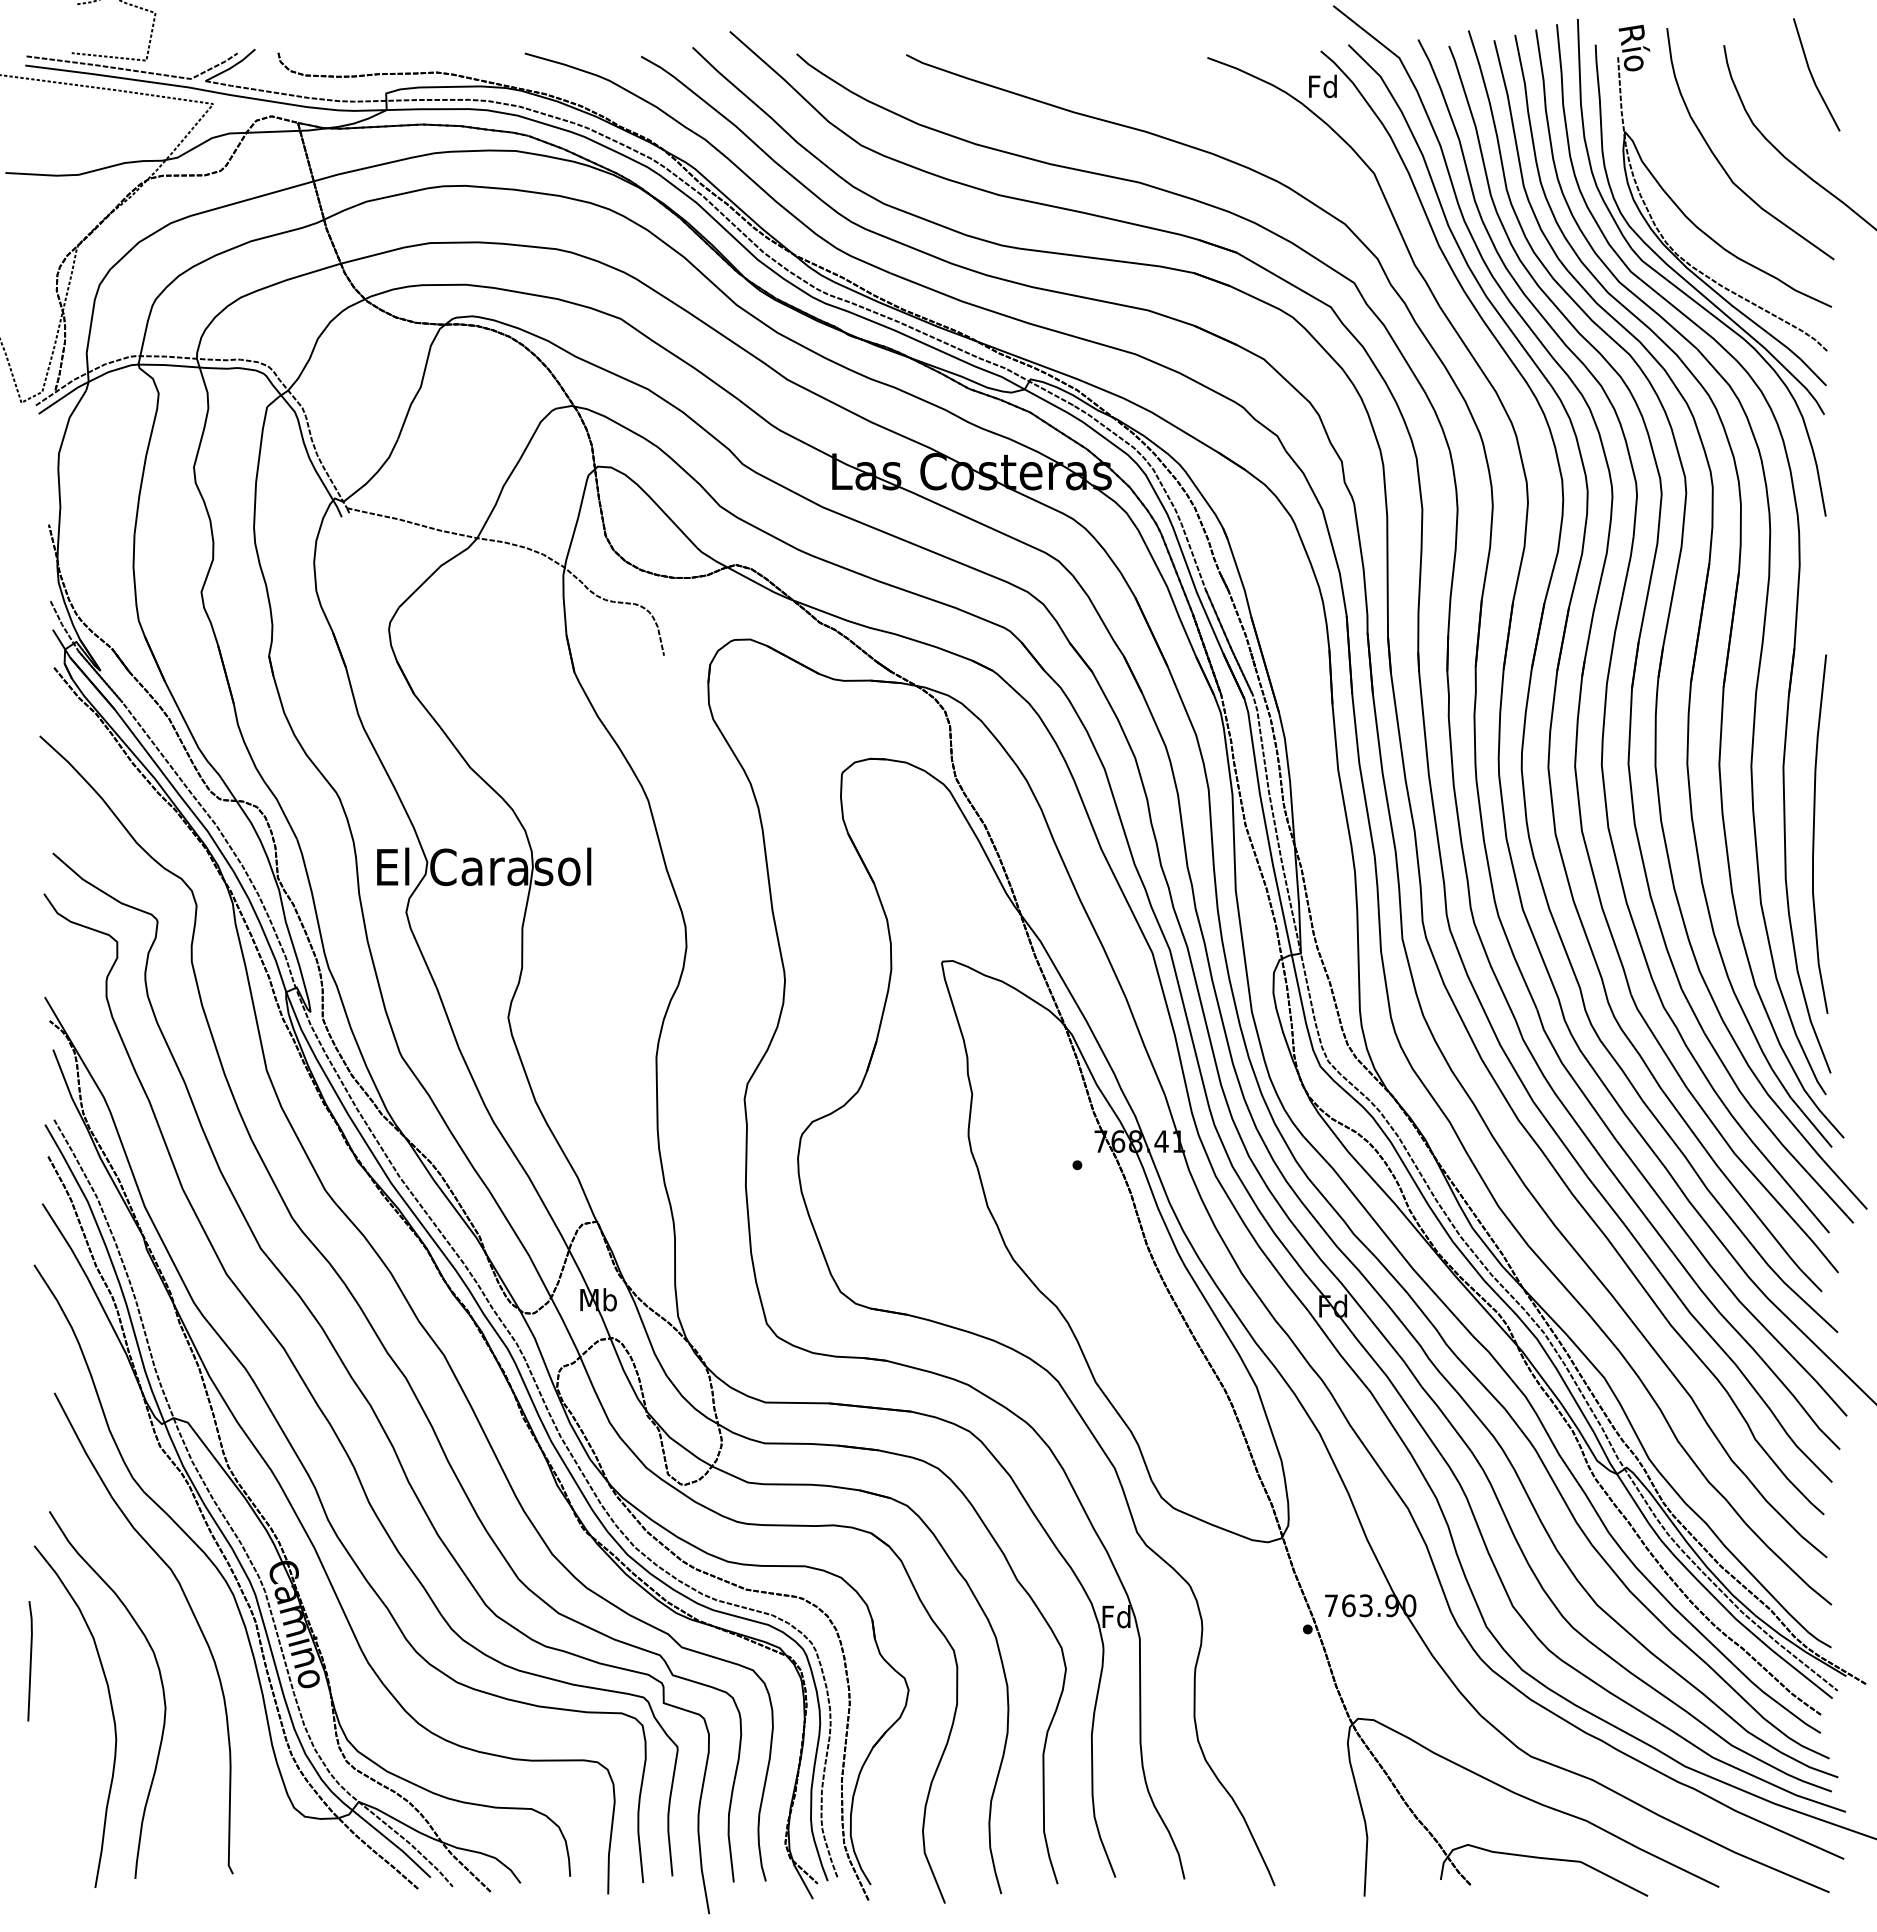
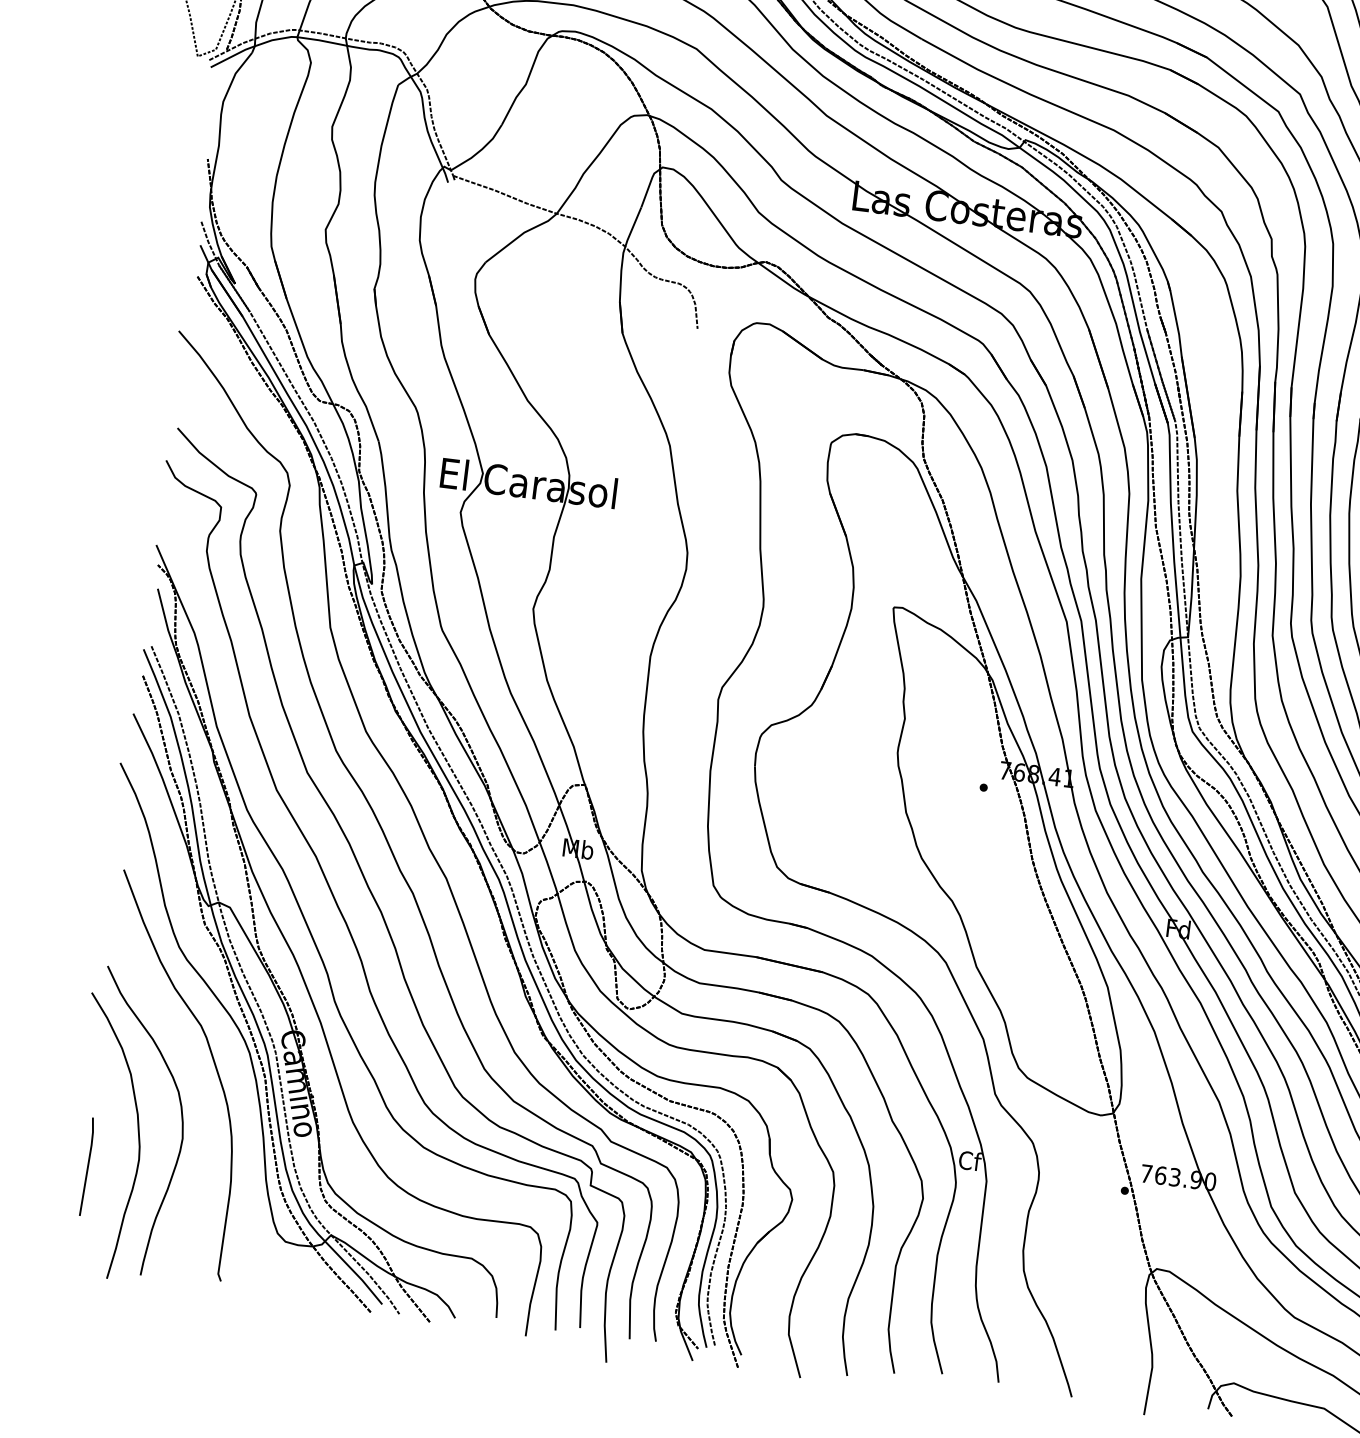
text: (1116, 1616) -> (969, 1160), Fd -> Cf
line: (29, 1661) -> (86, 1167), moved

